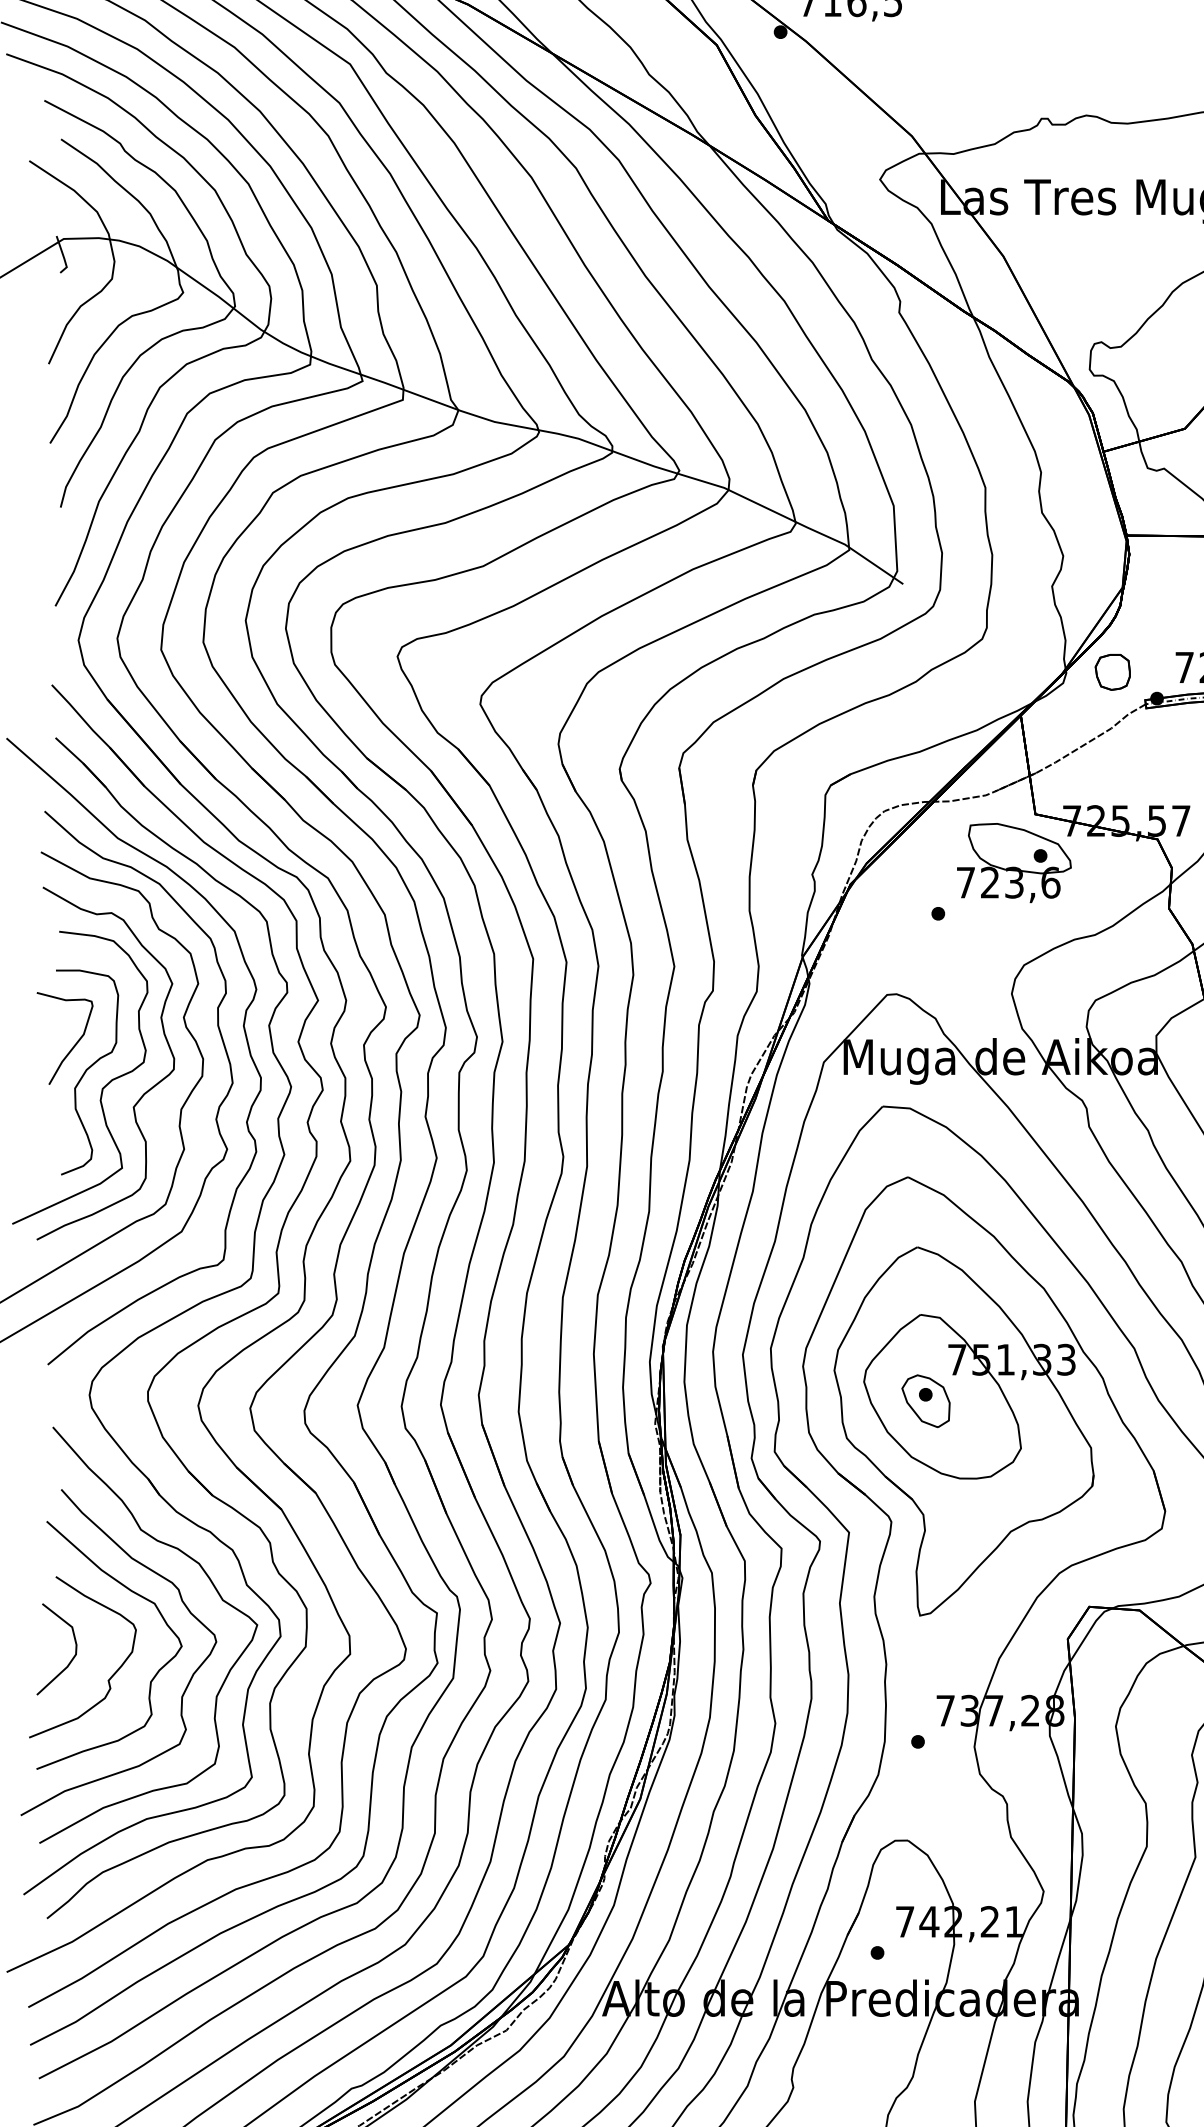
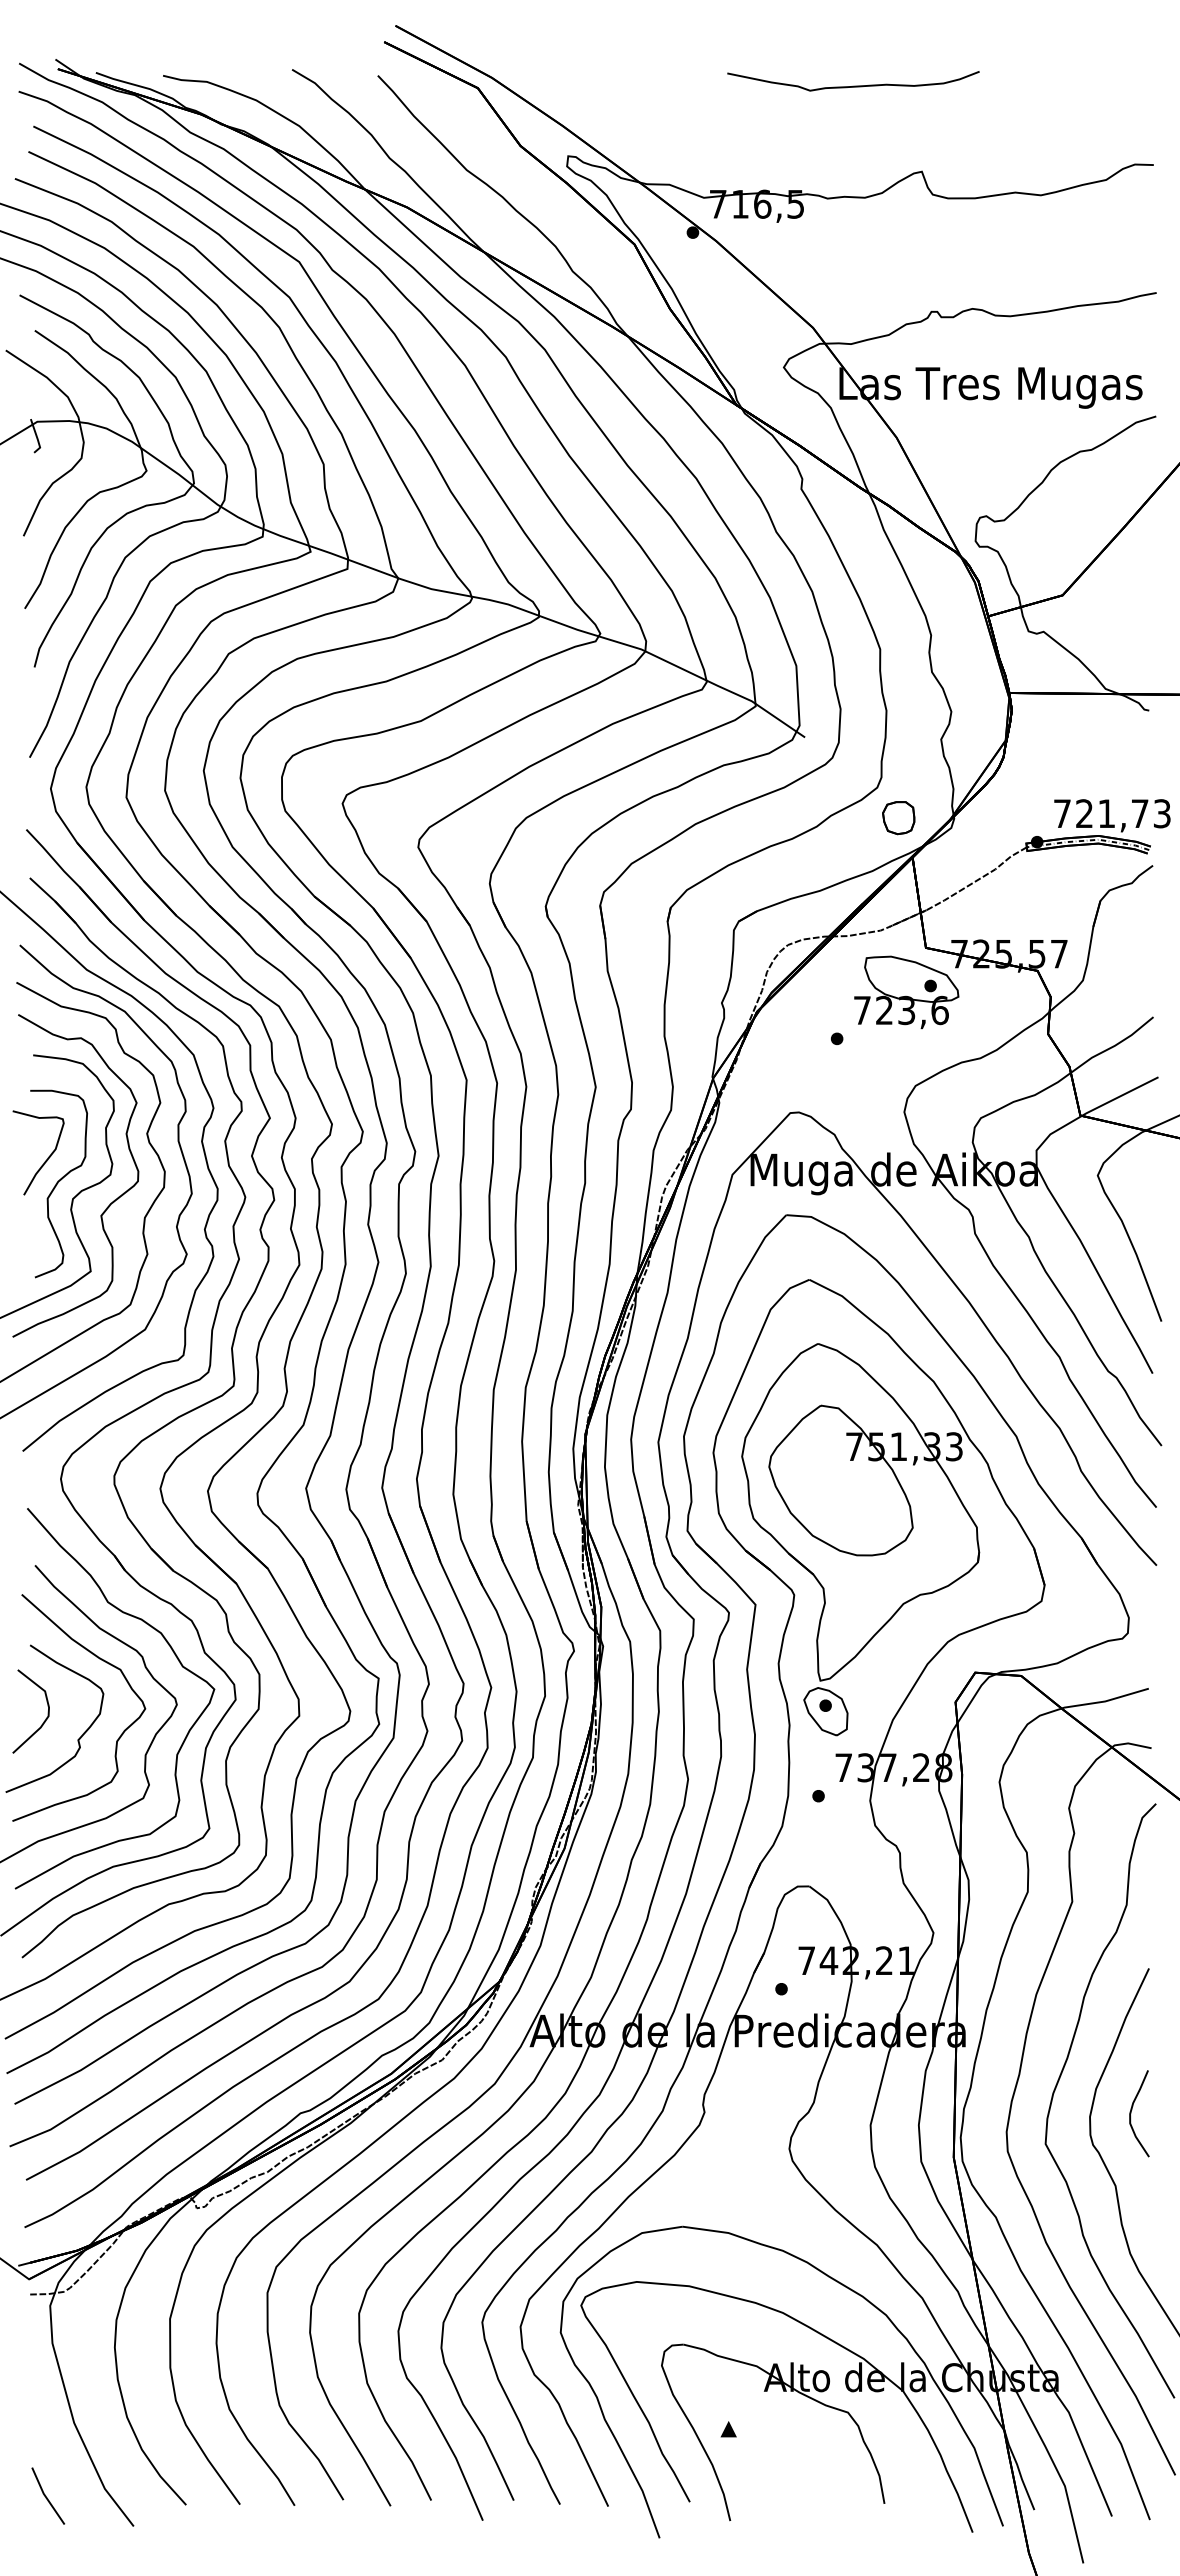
part: (1112, 672) -> (898, 818), moved
part: (925, 1401) -> (825, 1711), moved

